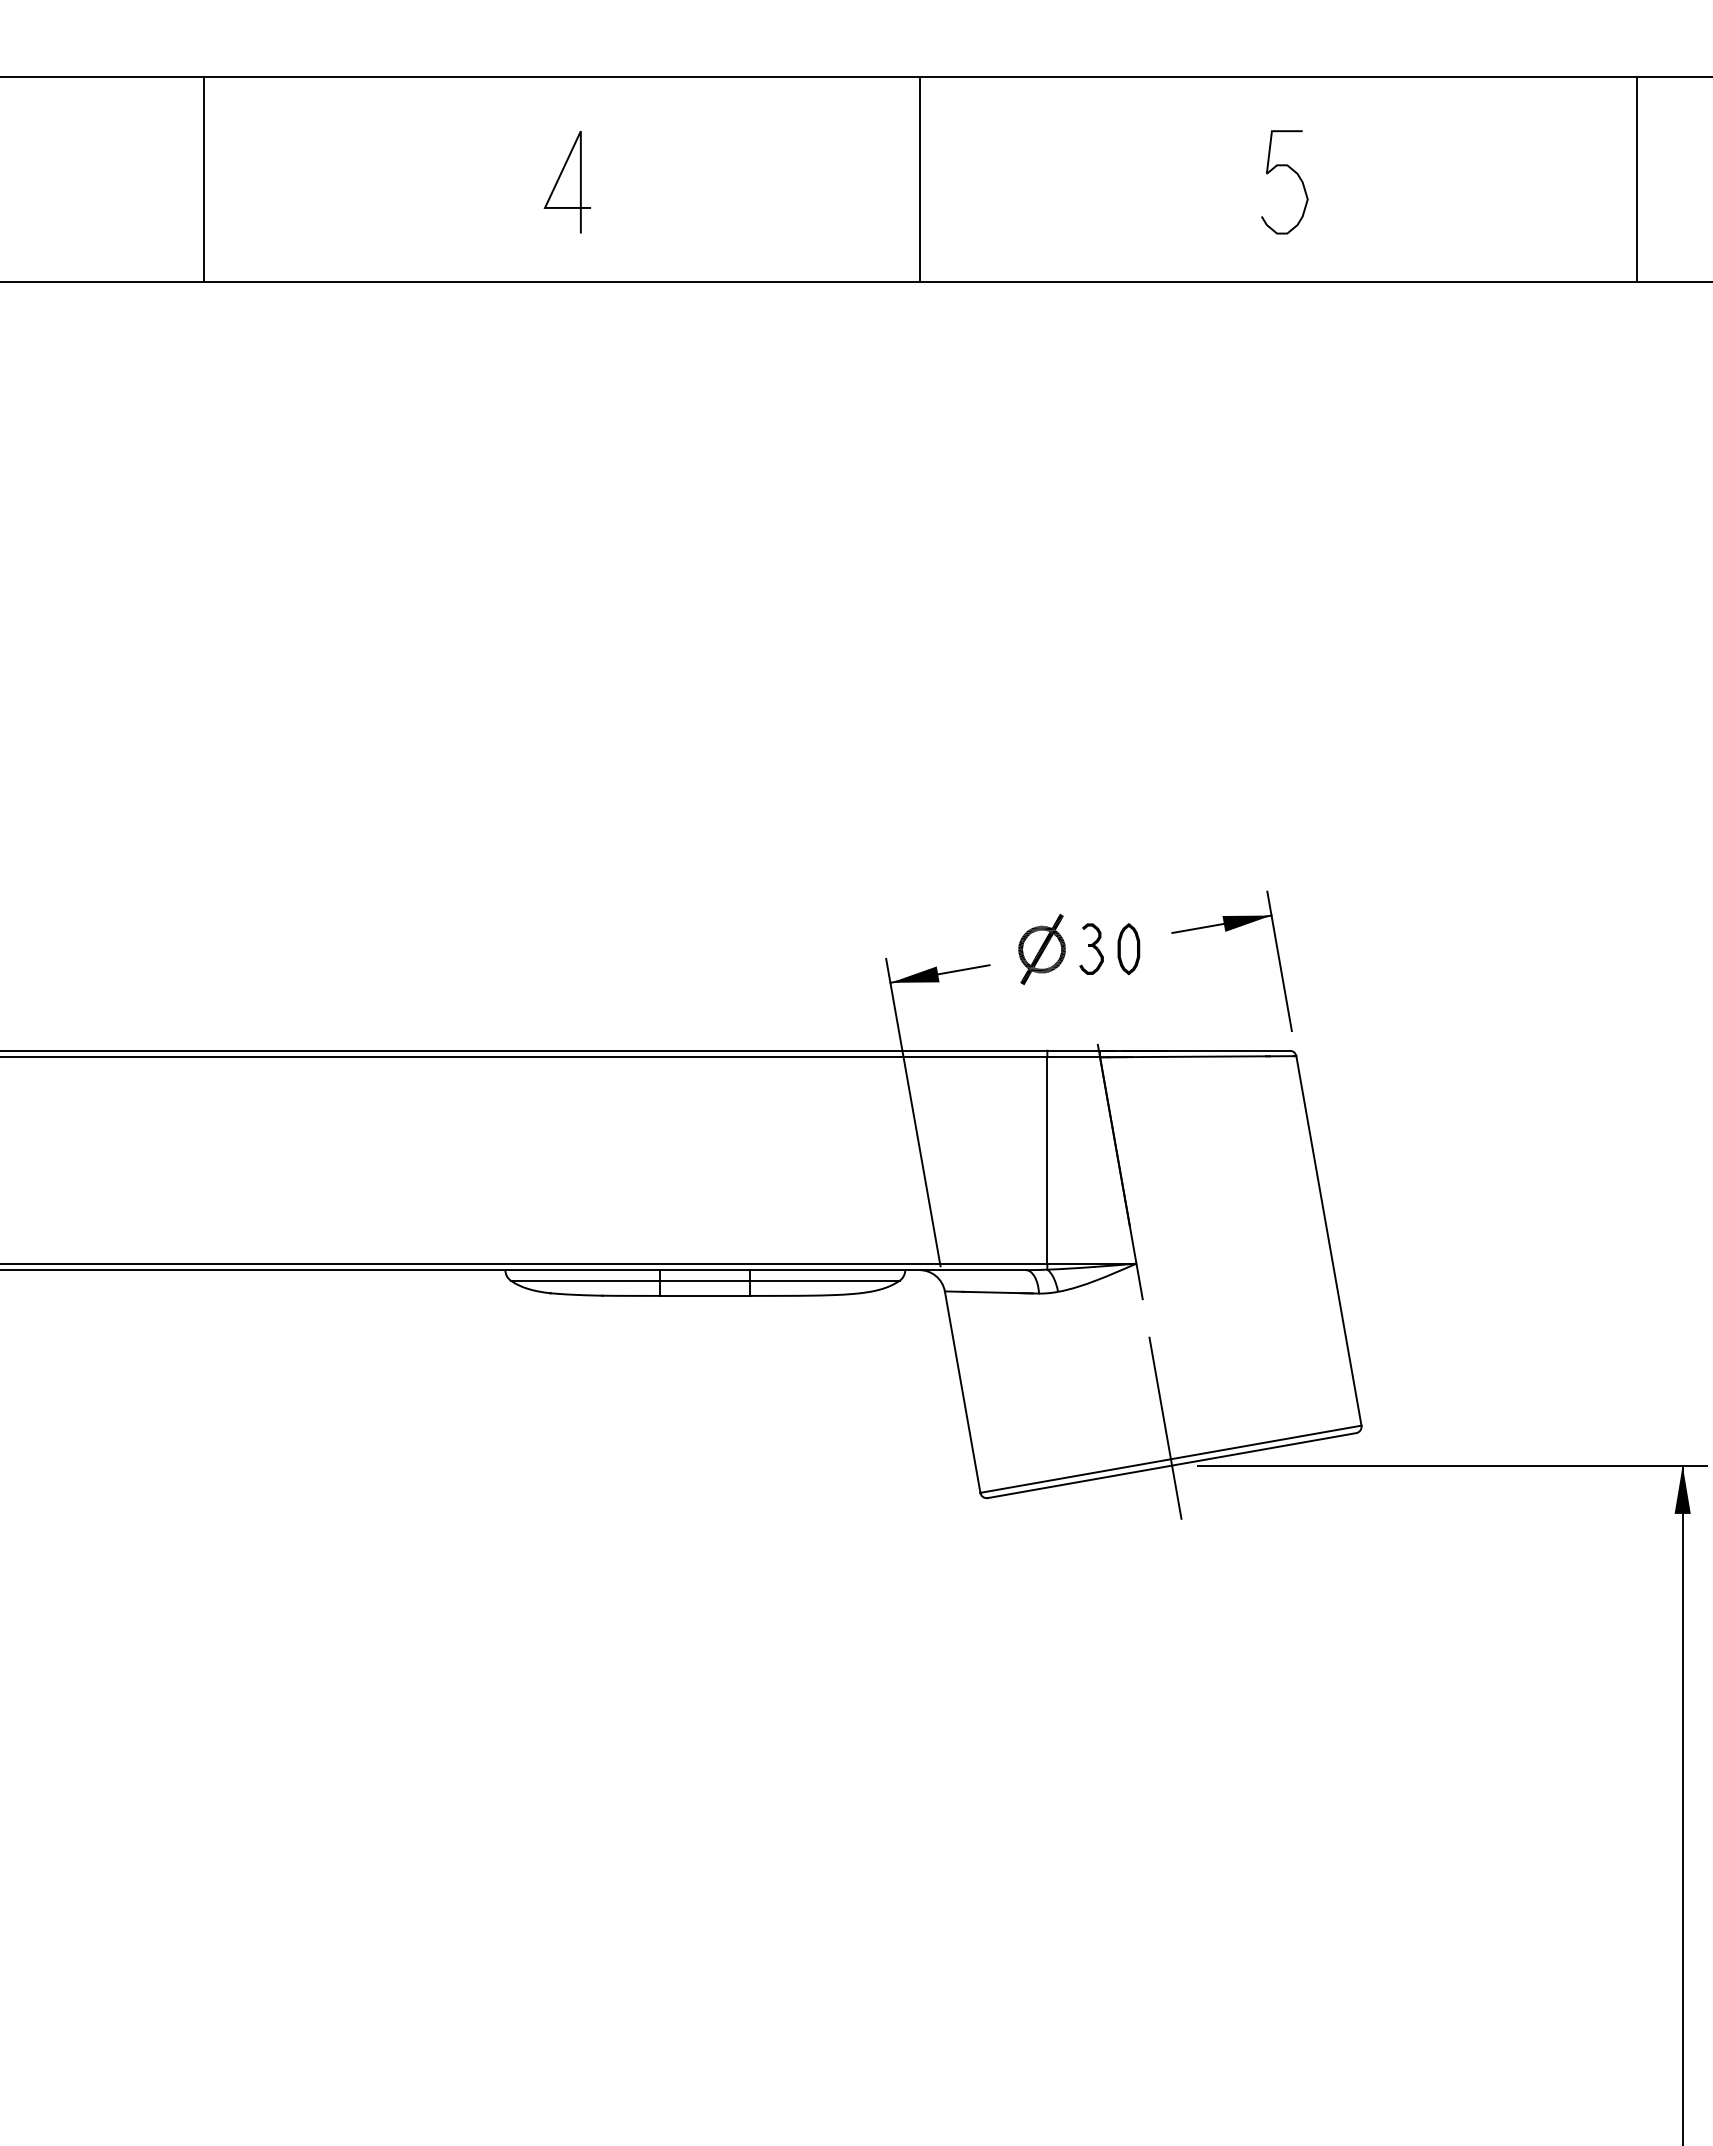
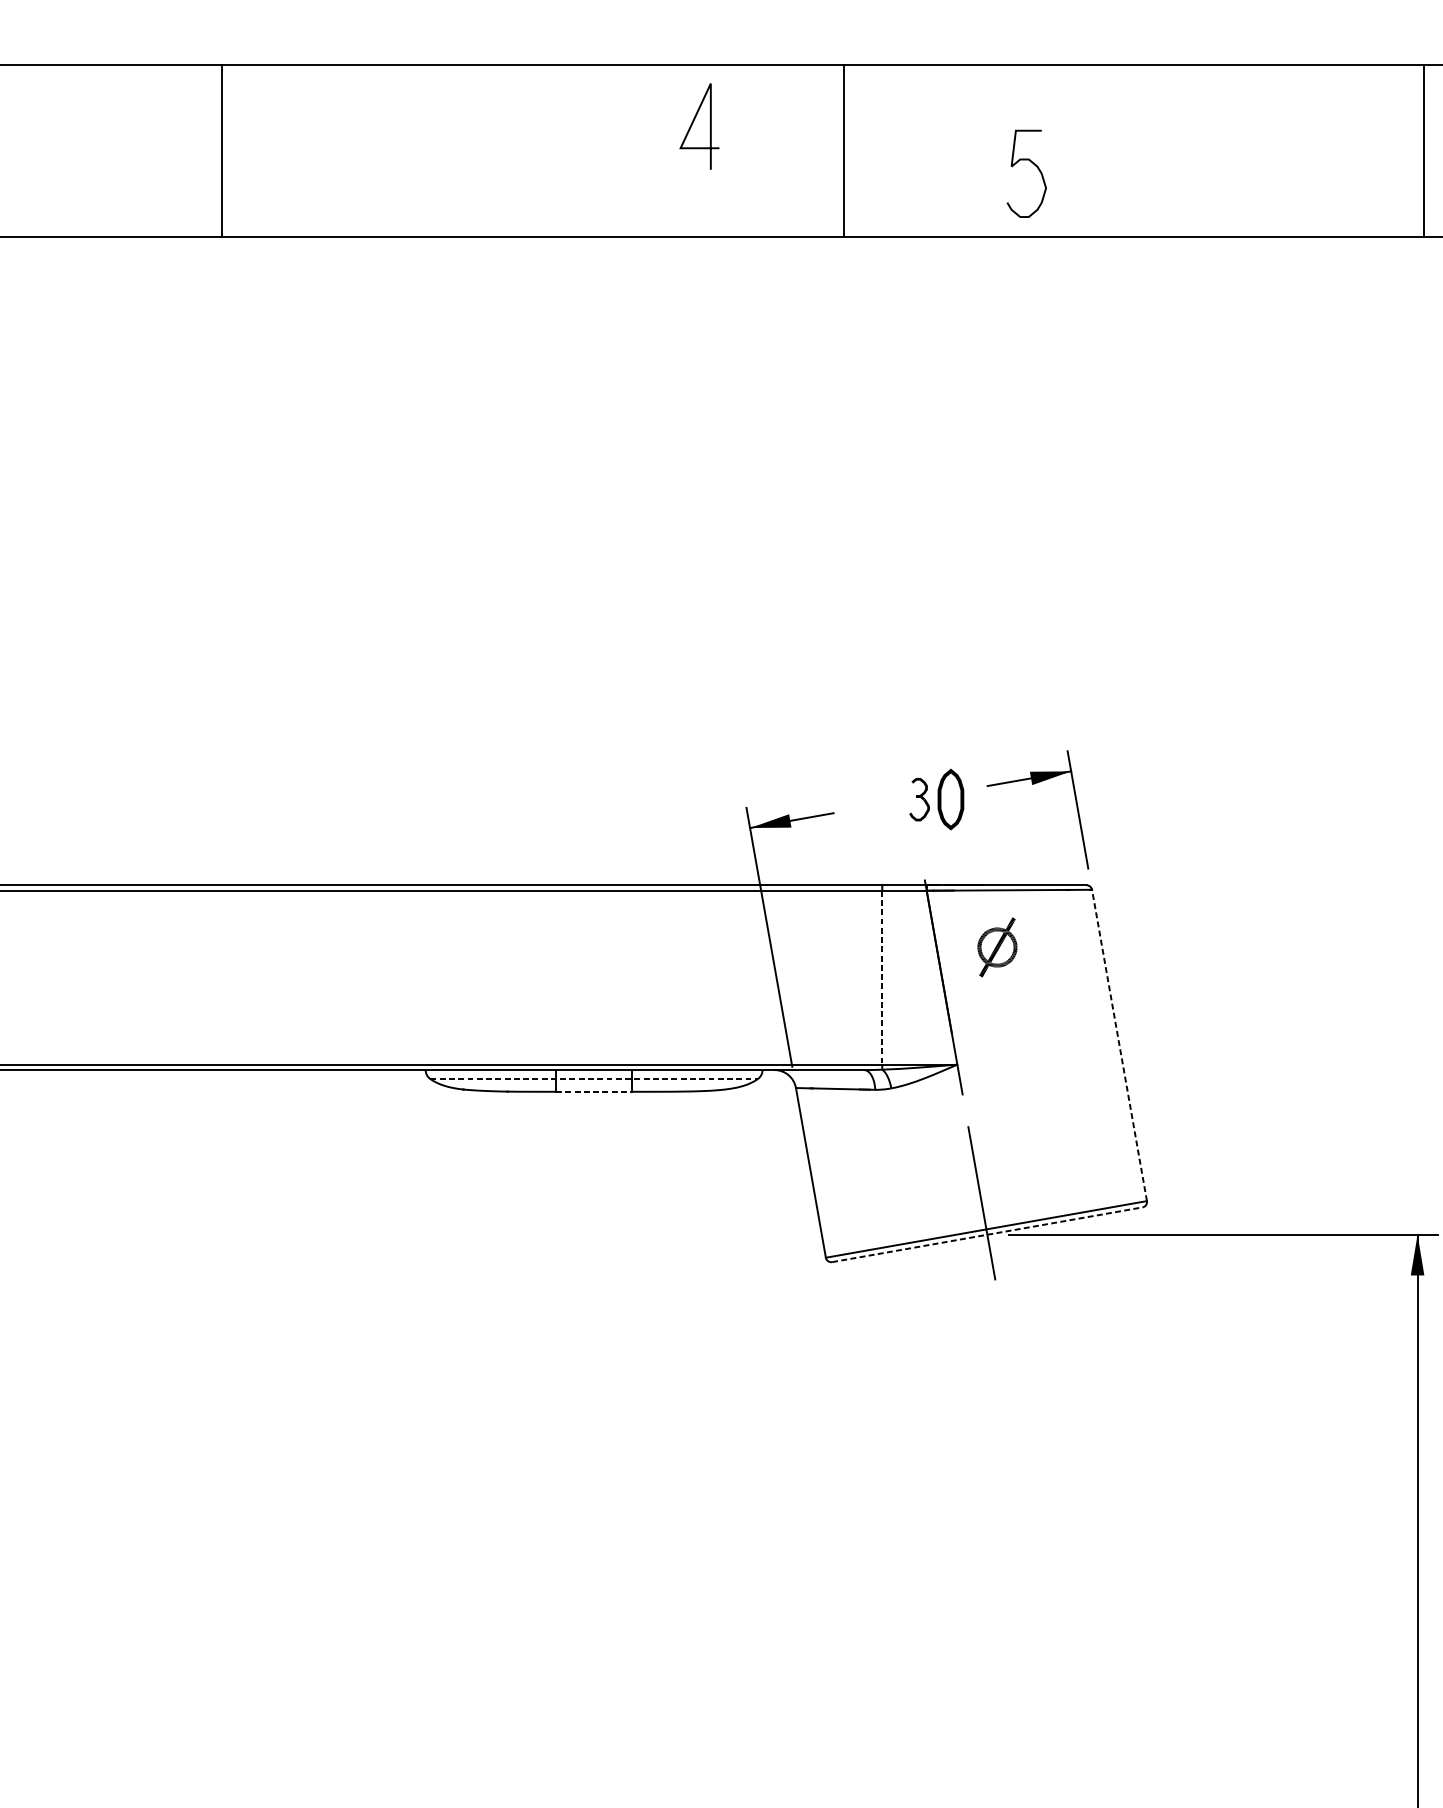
curve: (1291, 170) -> (1032, 163), moved
line: (203, 178) -> (221, 150), moved
line: (920, 178) -> (844, 150), moved
line: (1636, 178) -> (1423, 150), moved
line: (559, 179) -> (692, 124), moved
part: (1041, 949) -> (996, 947), moved
part: (1128, 949) -> (950, 799), size x1.4
line: (1047, 1160) -> (882, 977), solid -> dashed
line: (1328, 1240) -> (1119, 1045), solid -> dashed
line: (705, 1280) -> (594, 1078), solid -> dashed
line: (705, 1295) -> (594, 1091), solid -> dashed
line: (1172, 1465) -> (987, 1234), solid -> dashed

